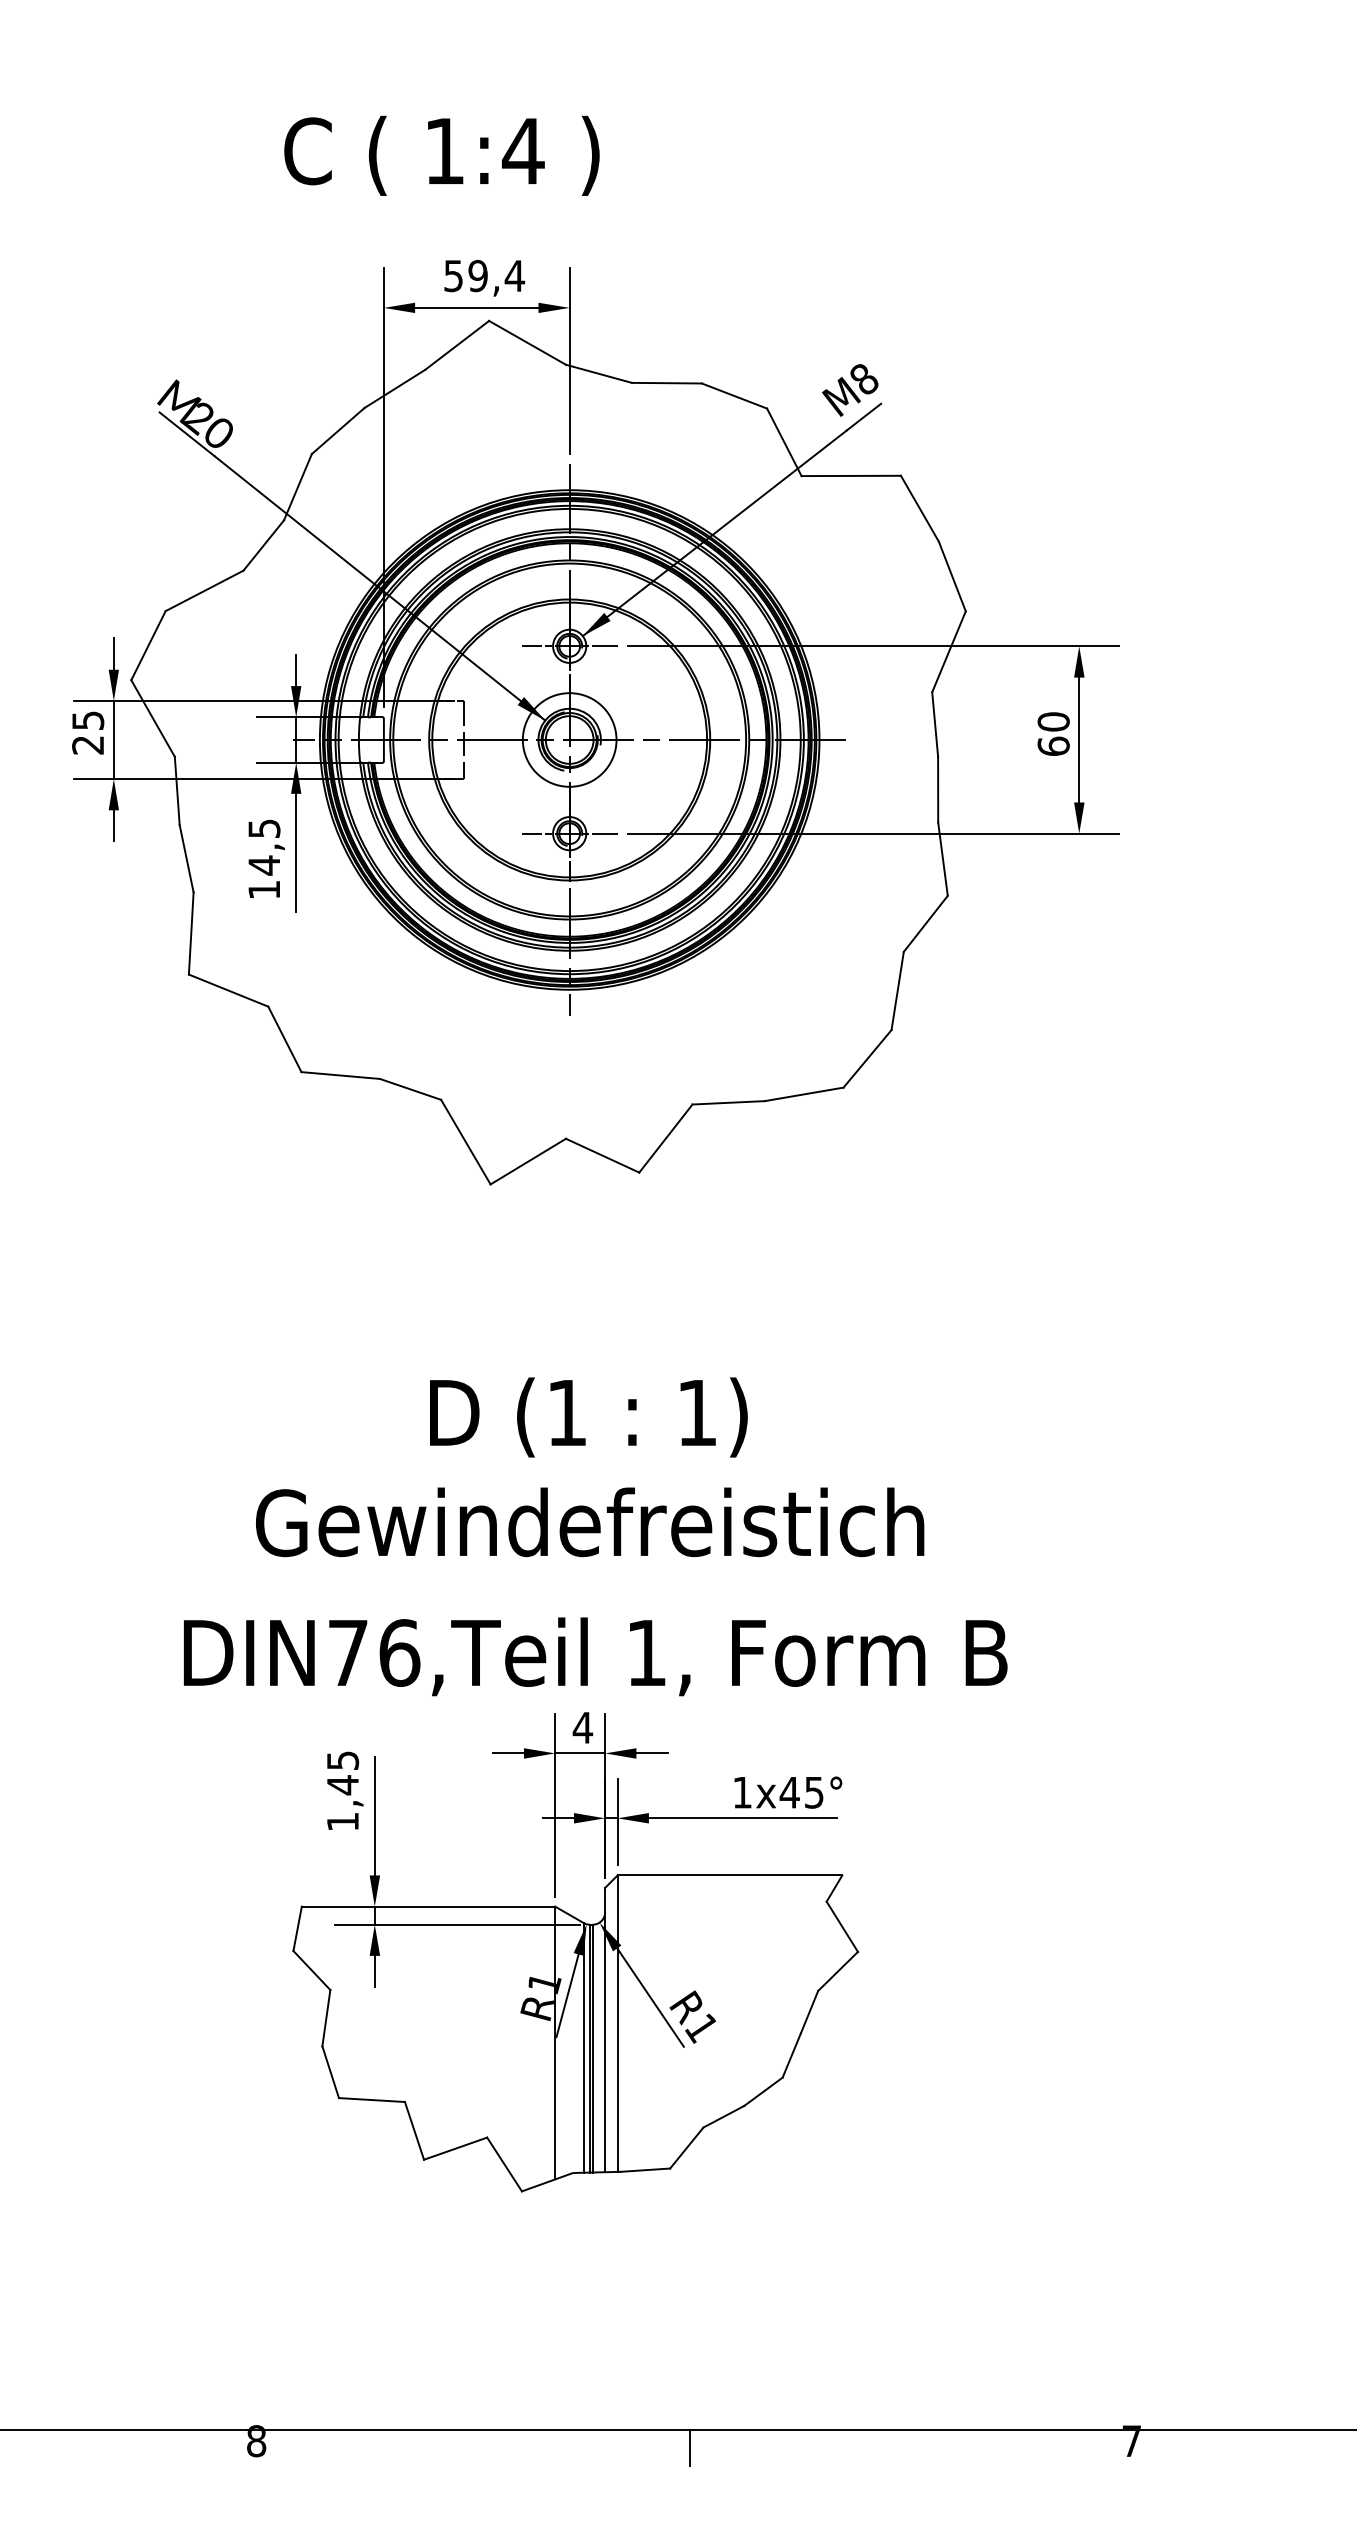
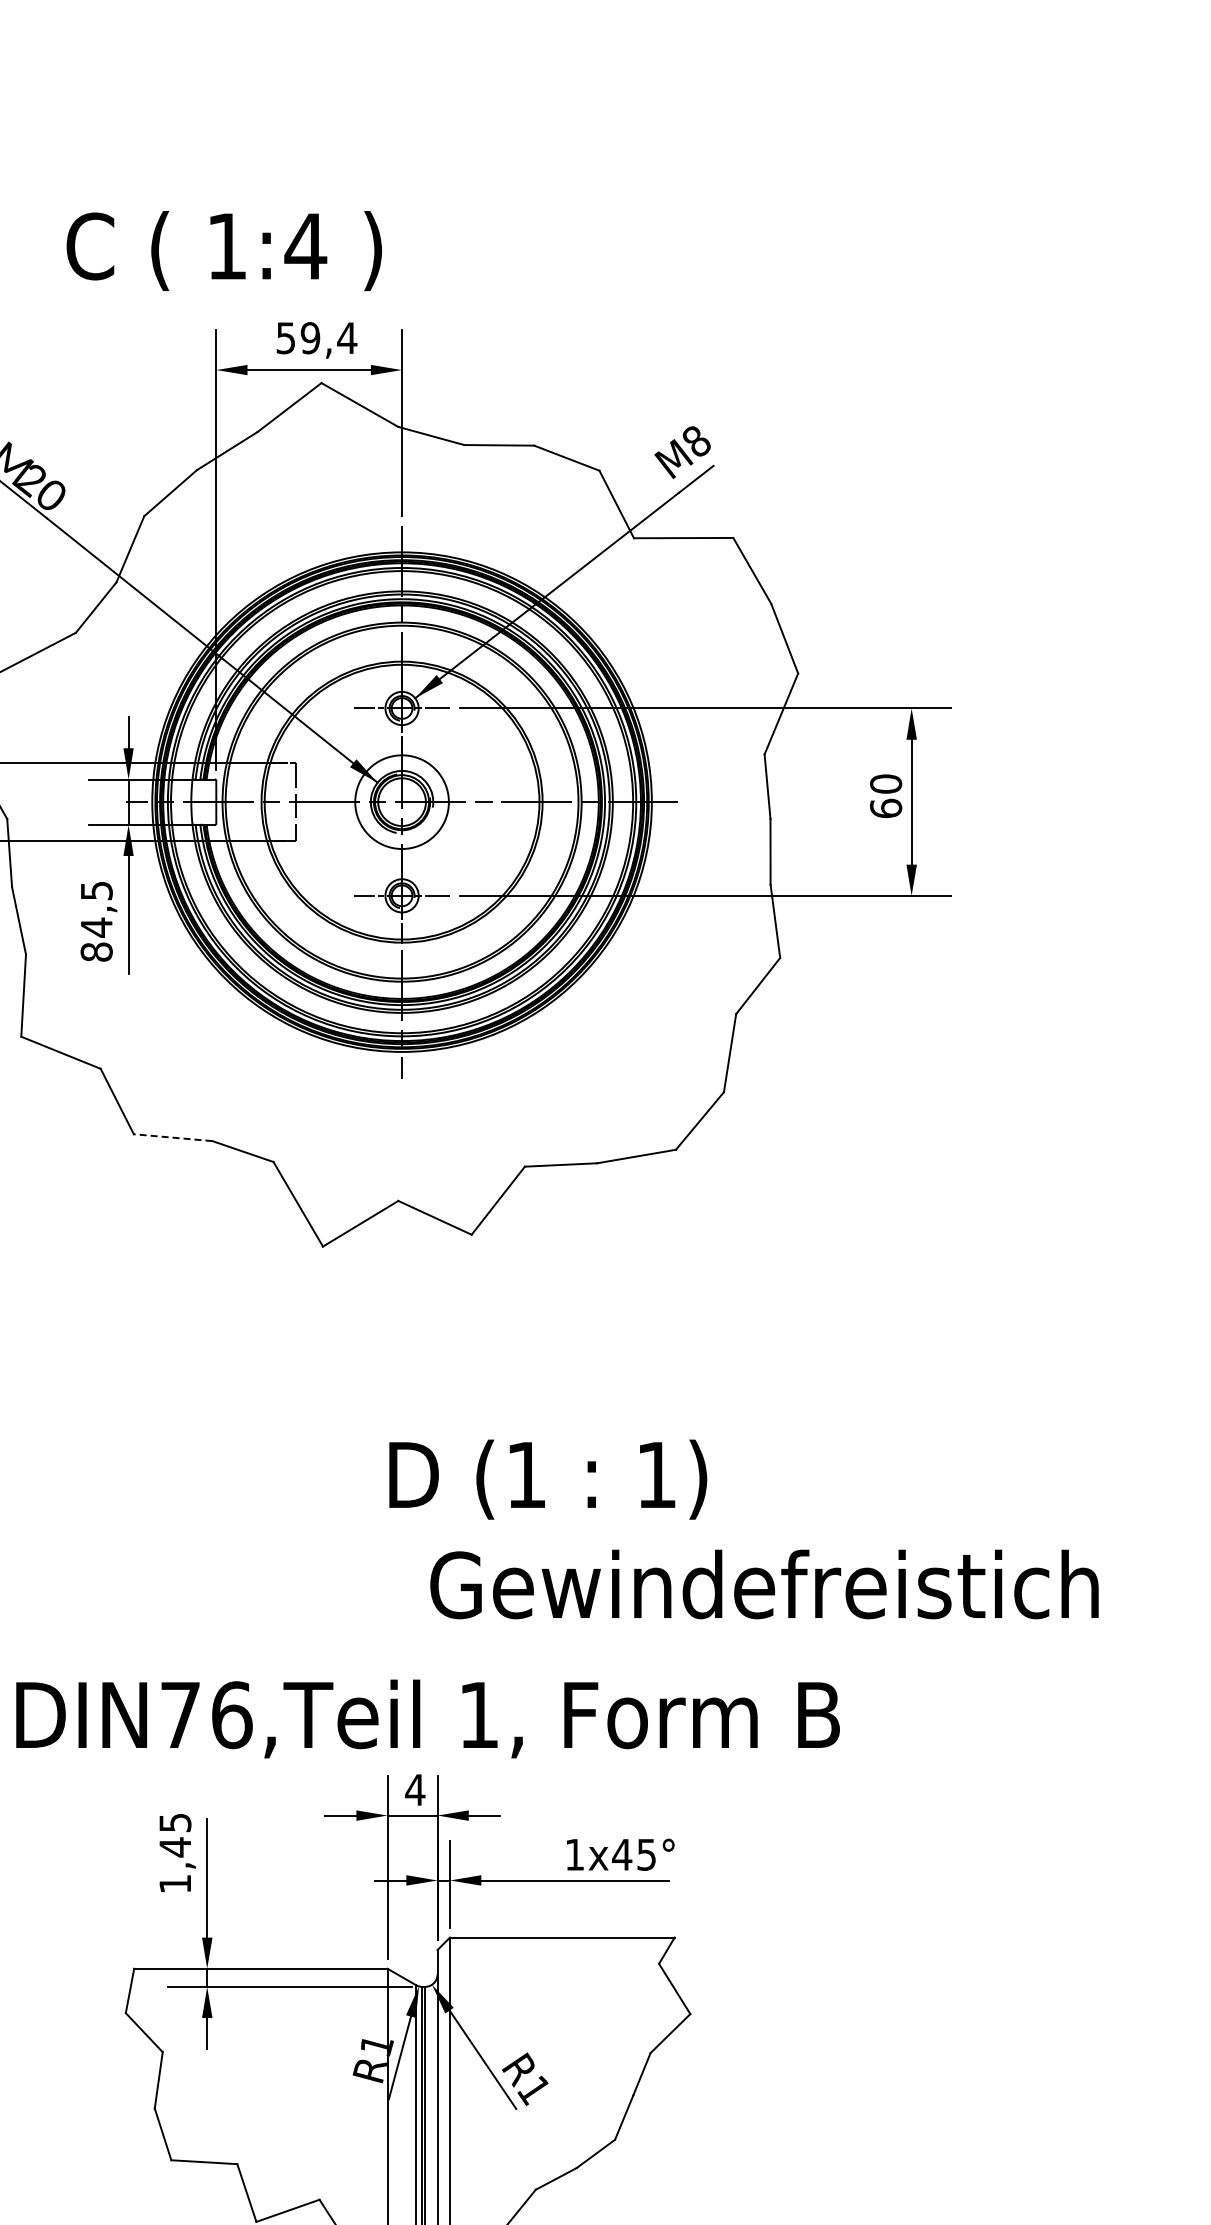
text: (441, 155) -> (223, 250), moved
text: (264, 889) -> (96, 951), 14,5 -> 84,5
line: (340, 1075) -> (172, 1137), solid -> dashed
text: (588, 1417) -> (547, 1479), moved
text: (590, 1522) -> (764, 1584), moved

